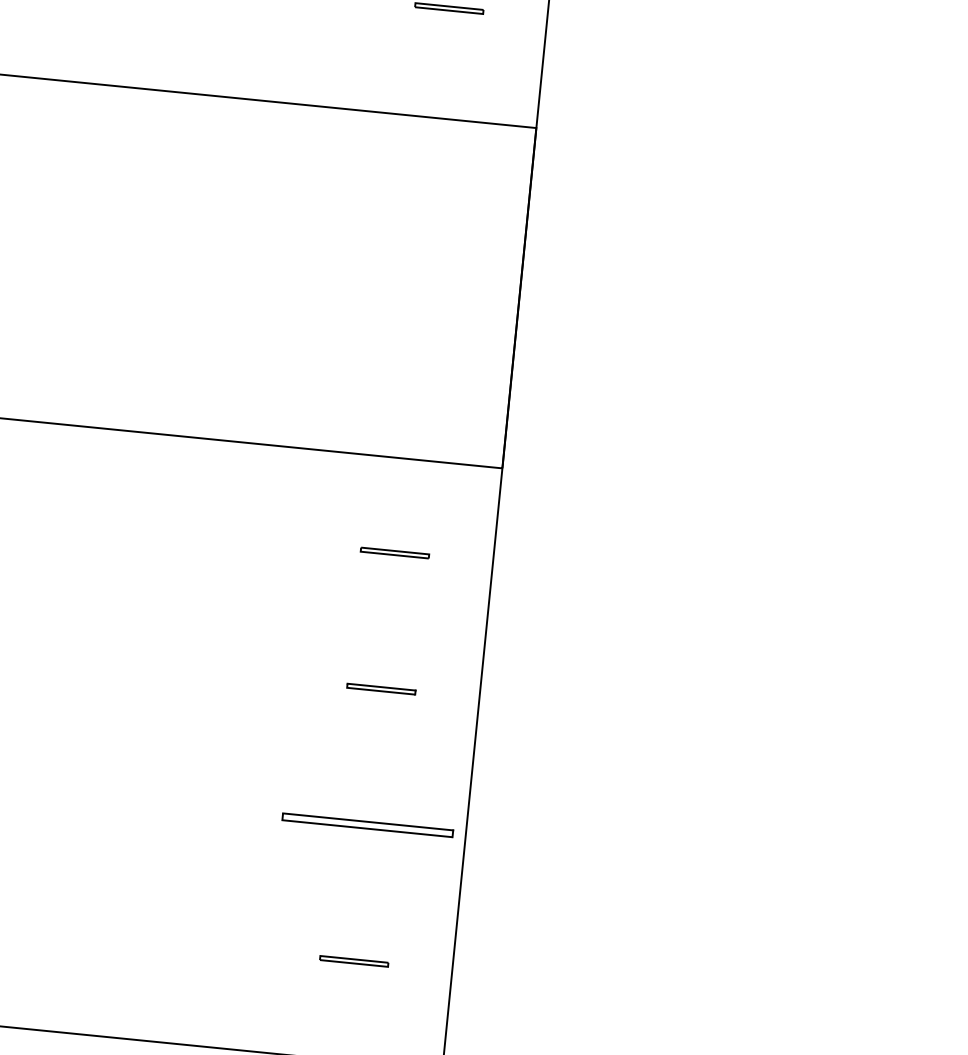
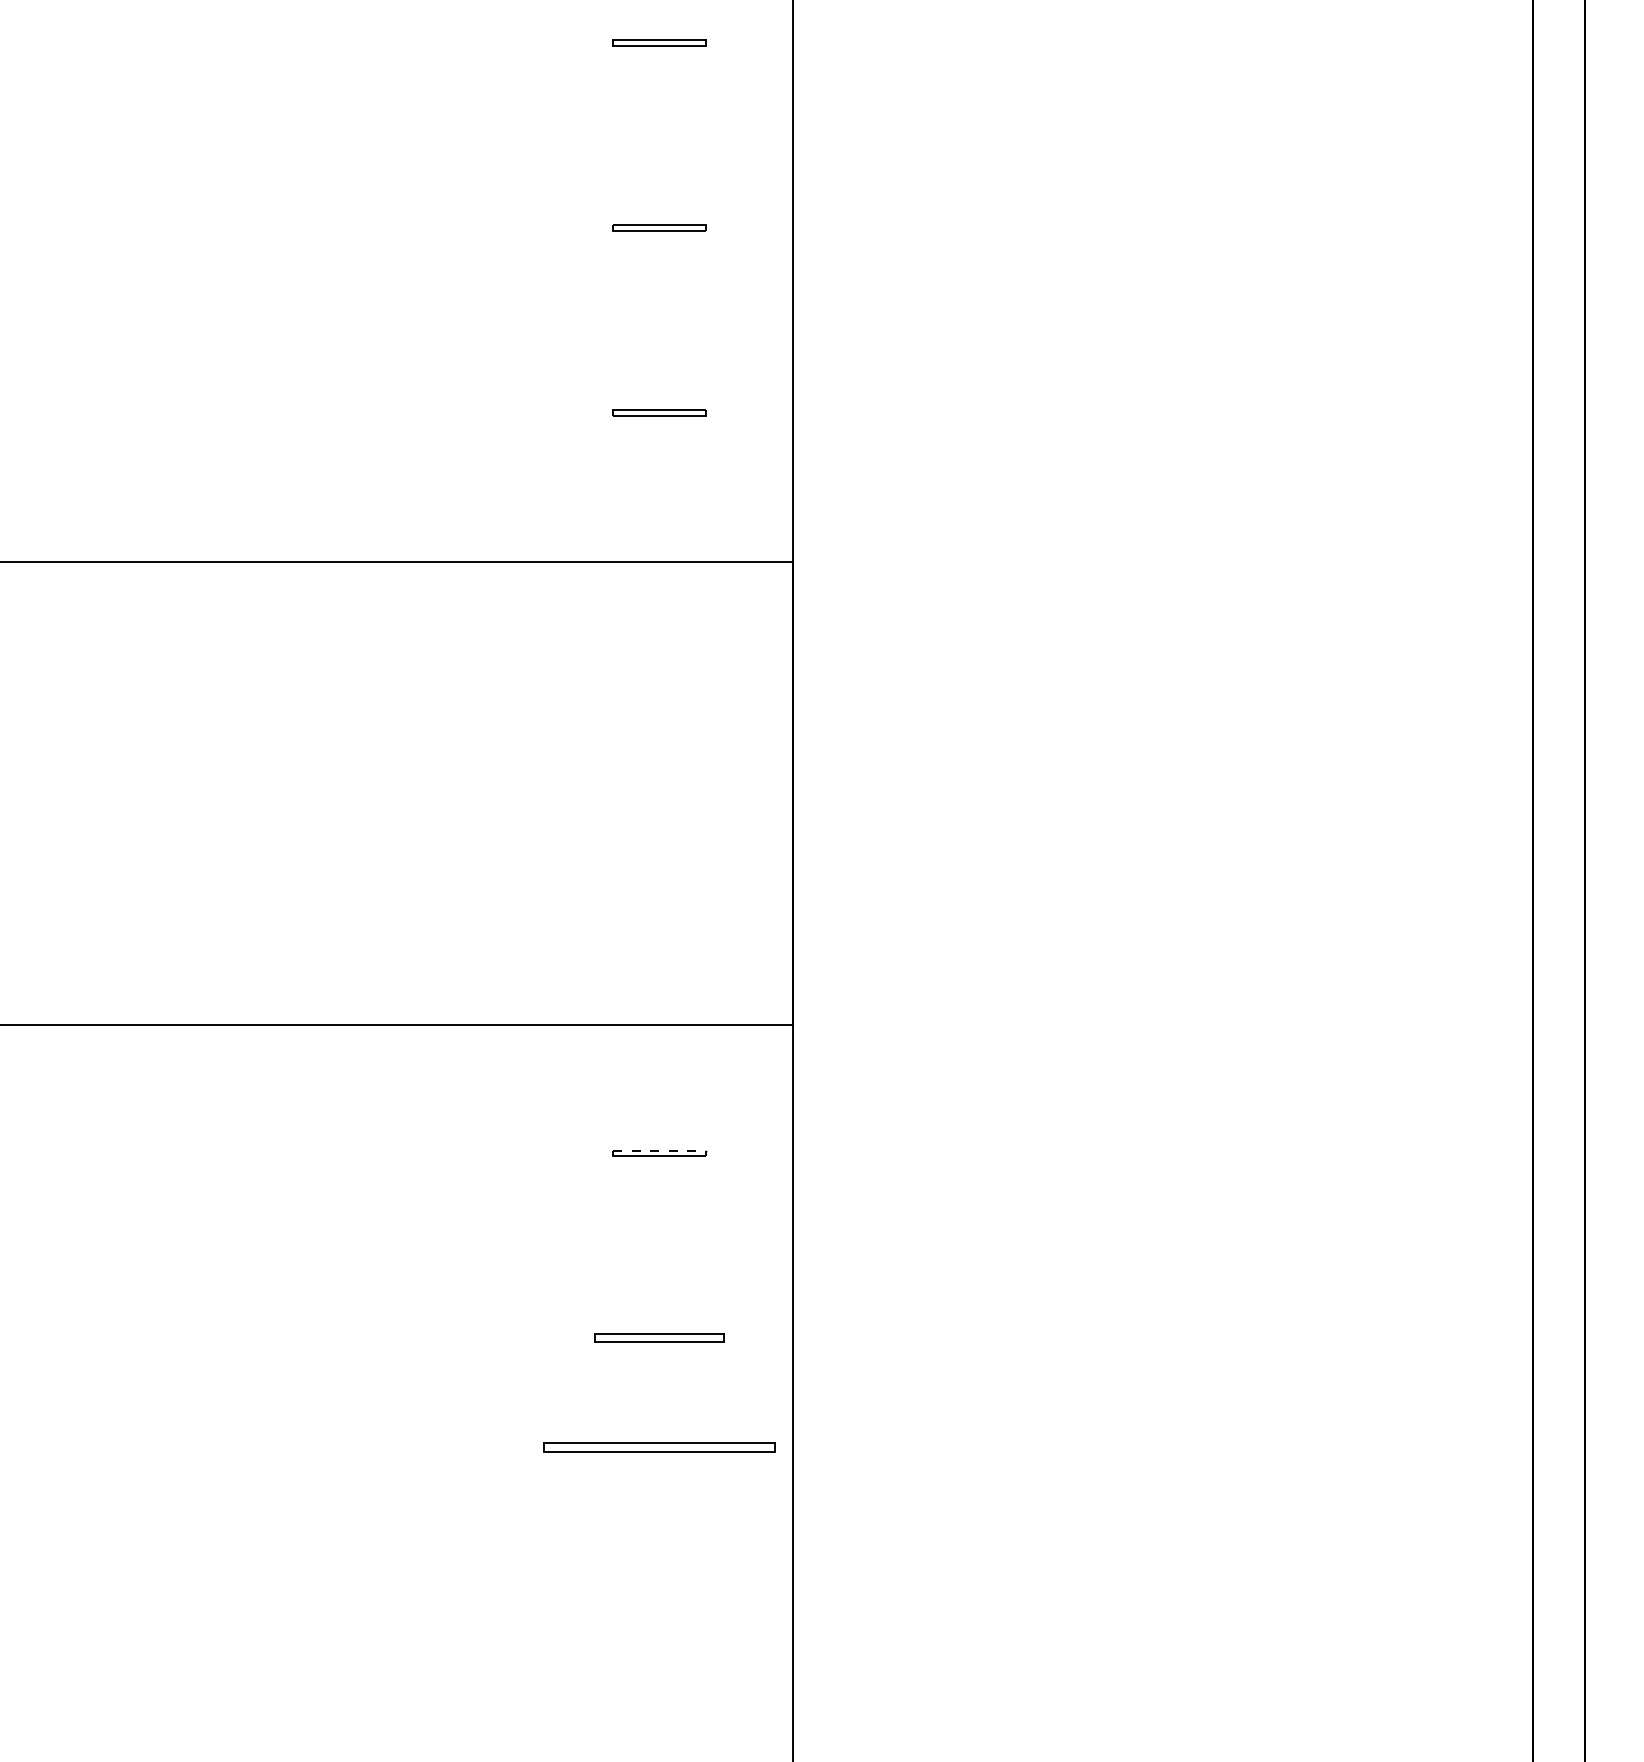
line: (397, 551) -> (662, 1150), solid -> dashed
part: (381, 689) -> (659, 1338), size x1.4
part: (367, 825) -> (659, 1447), moved
part: (354, 961) -> (659, 1708), removed

